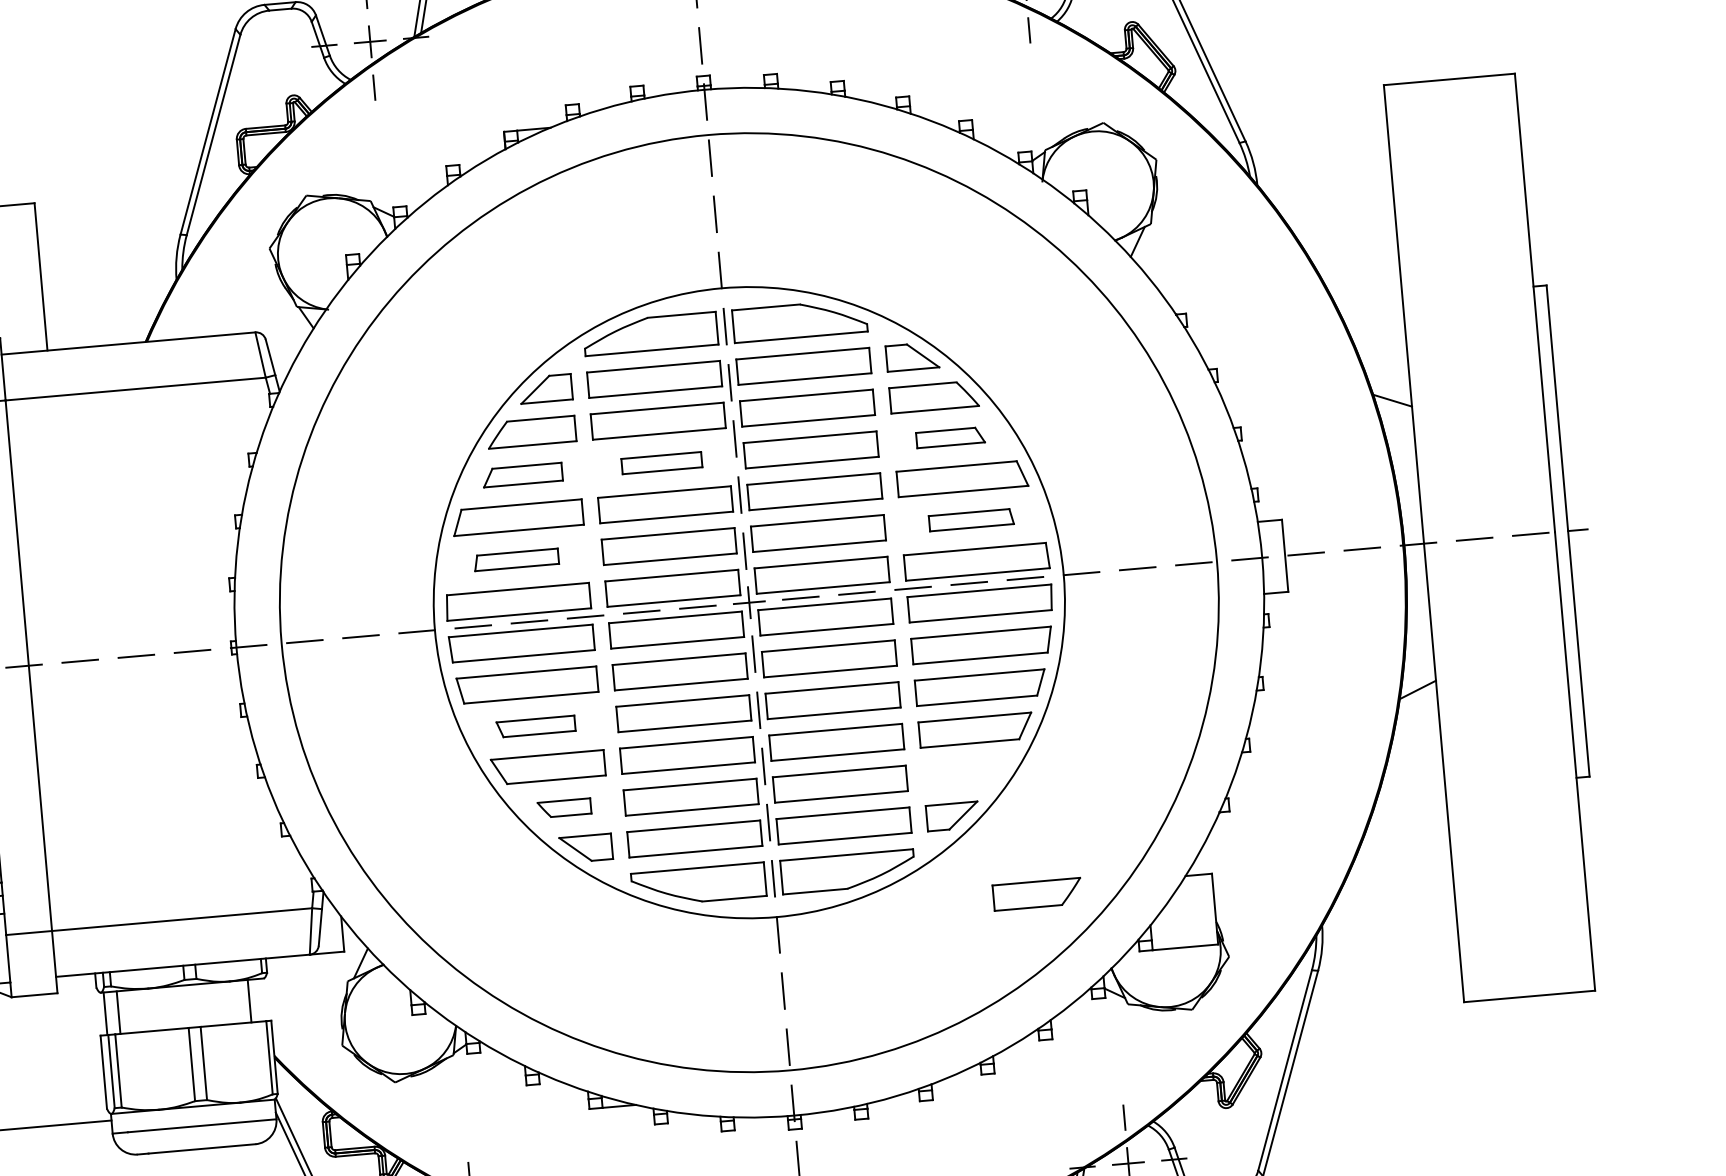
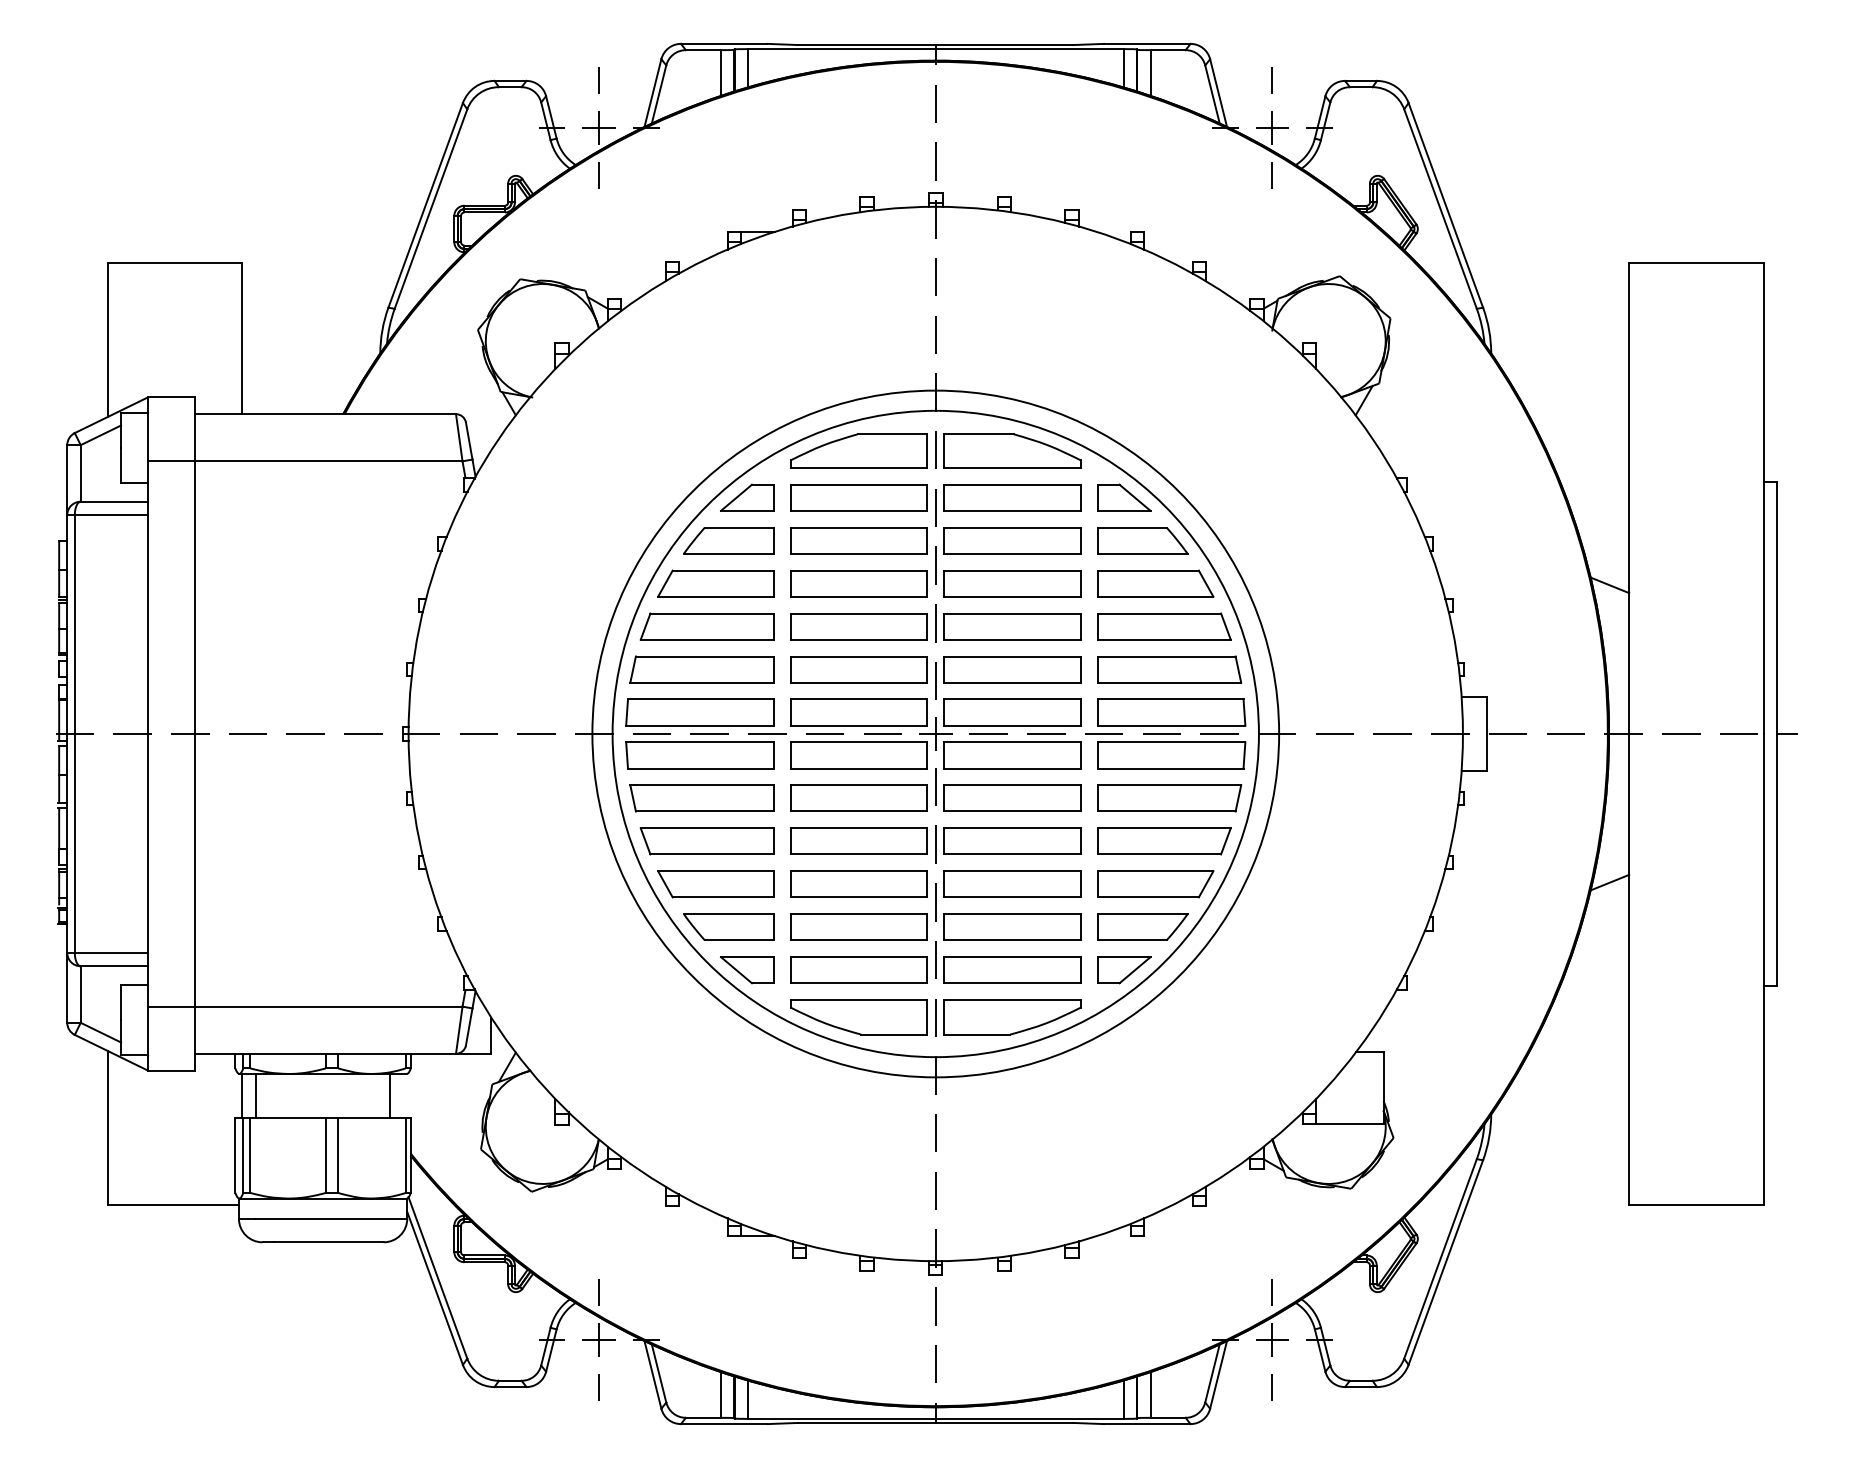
part: (950, 437) -> (1155, 583), size x1.67
part: (661, 462) -> (858, 583), size x1.67
part: (522, 475) -> (715, 583), size x1.43
part: (971, 520) -> (1169, 669), size x1.67
part: (515, 559) -> (701, 669), size x1.67
circle: (749, 602) -> (935, 733), size x0.71
part: (535, 726) -> (706, 841), size x1.67
part: (564, 807) -> (728, 926), size x1.67
part: (1037, 893) -> (1142, 926), moved

